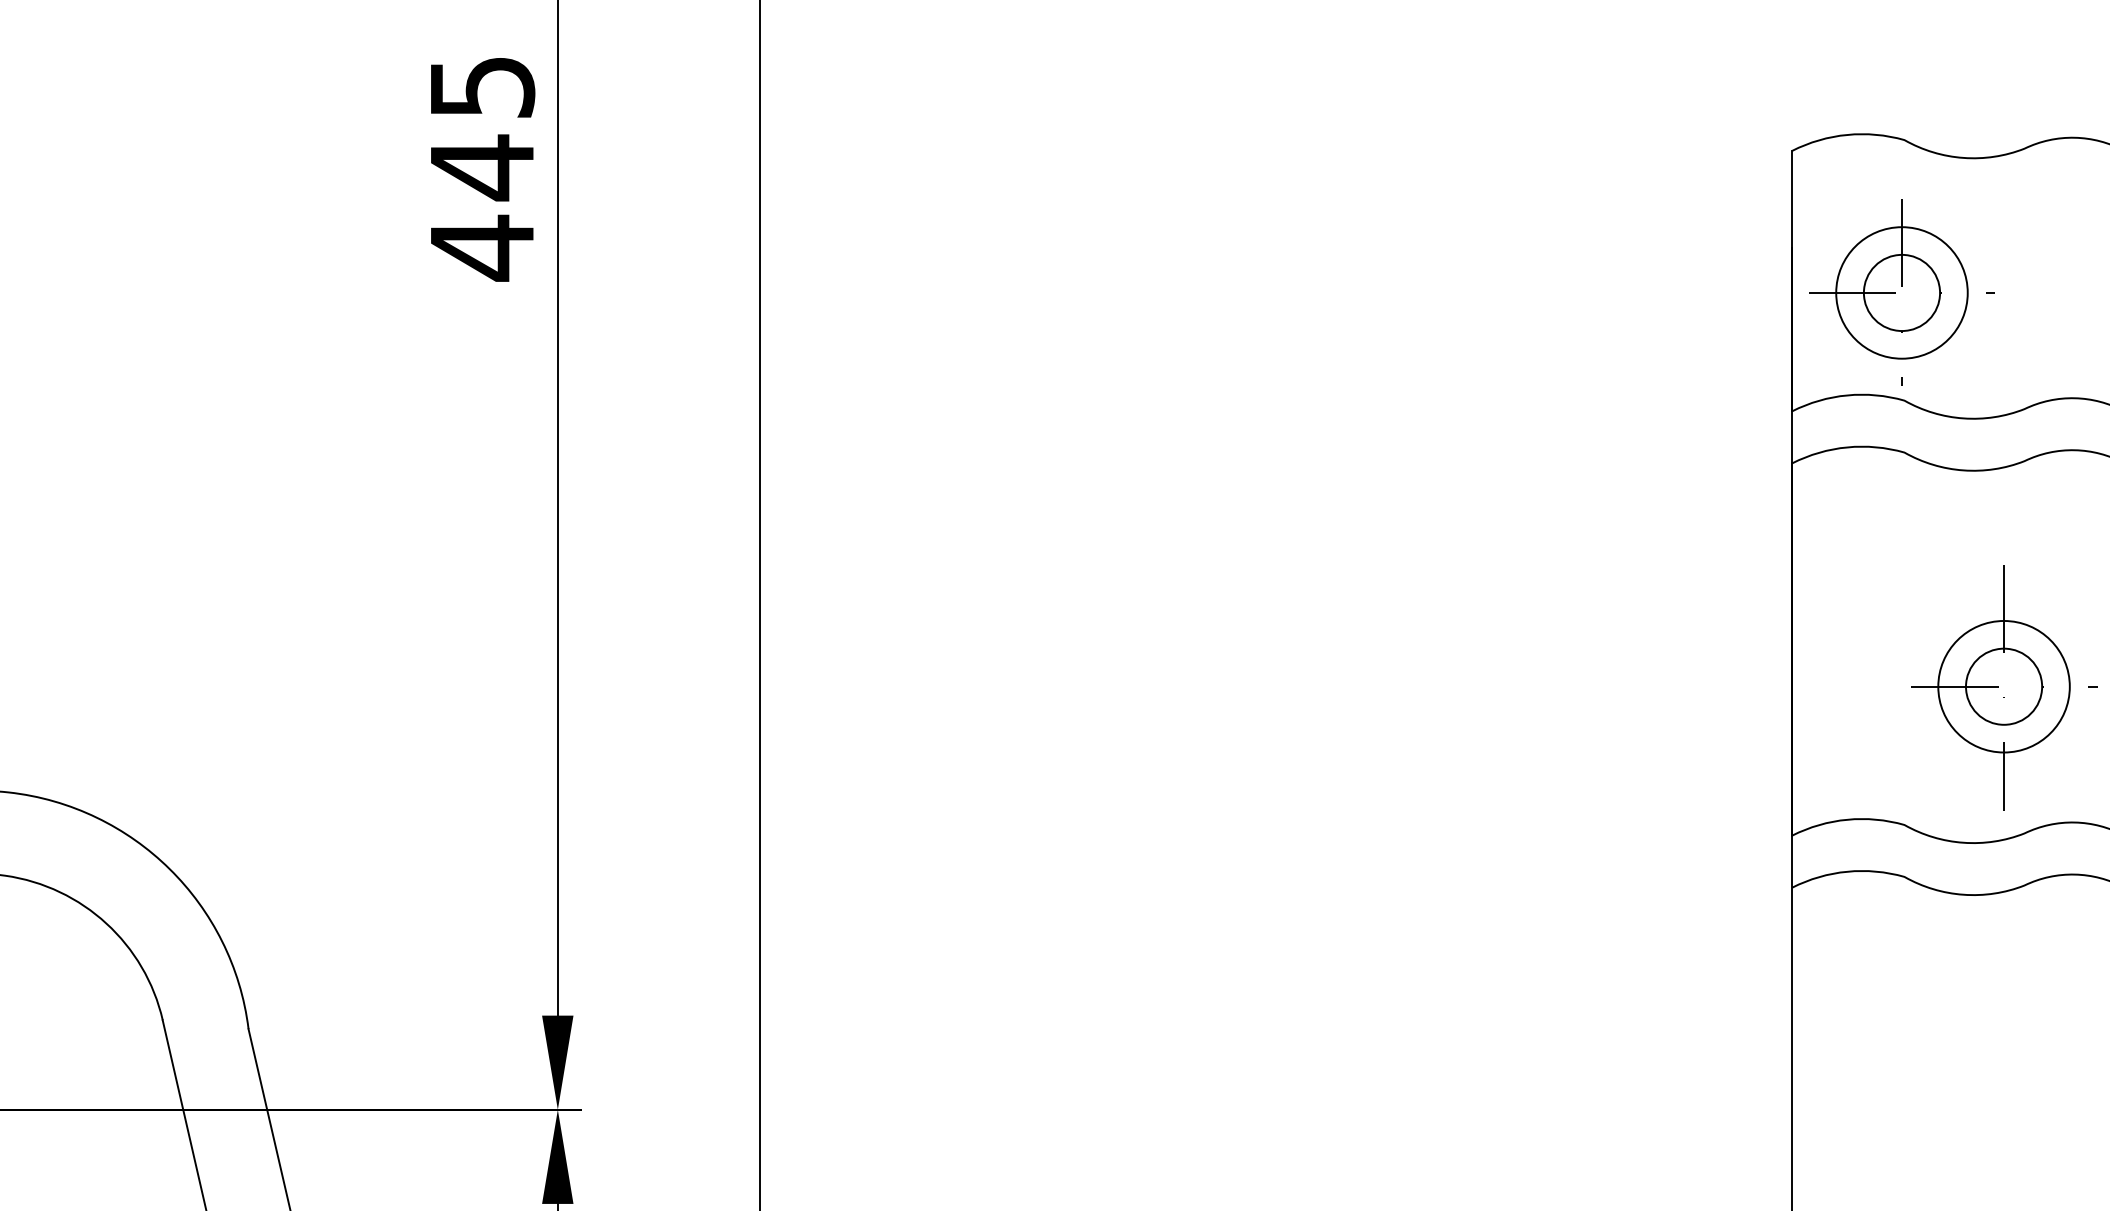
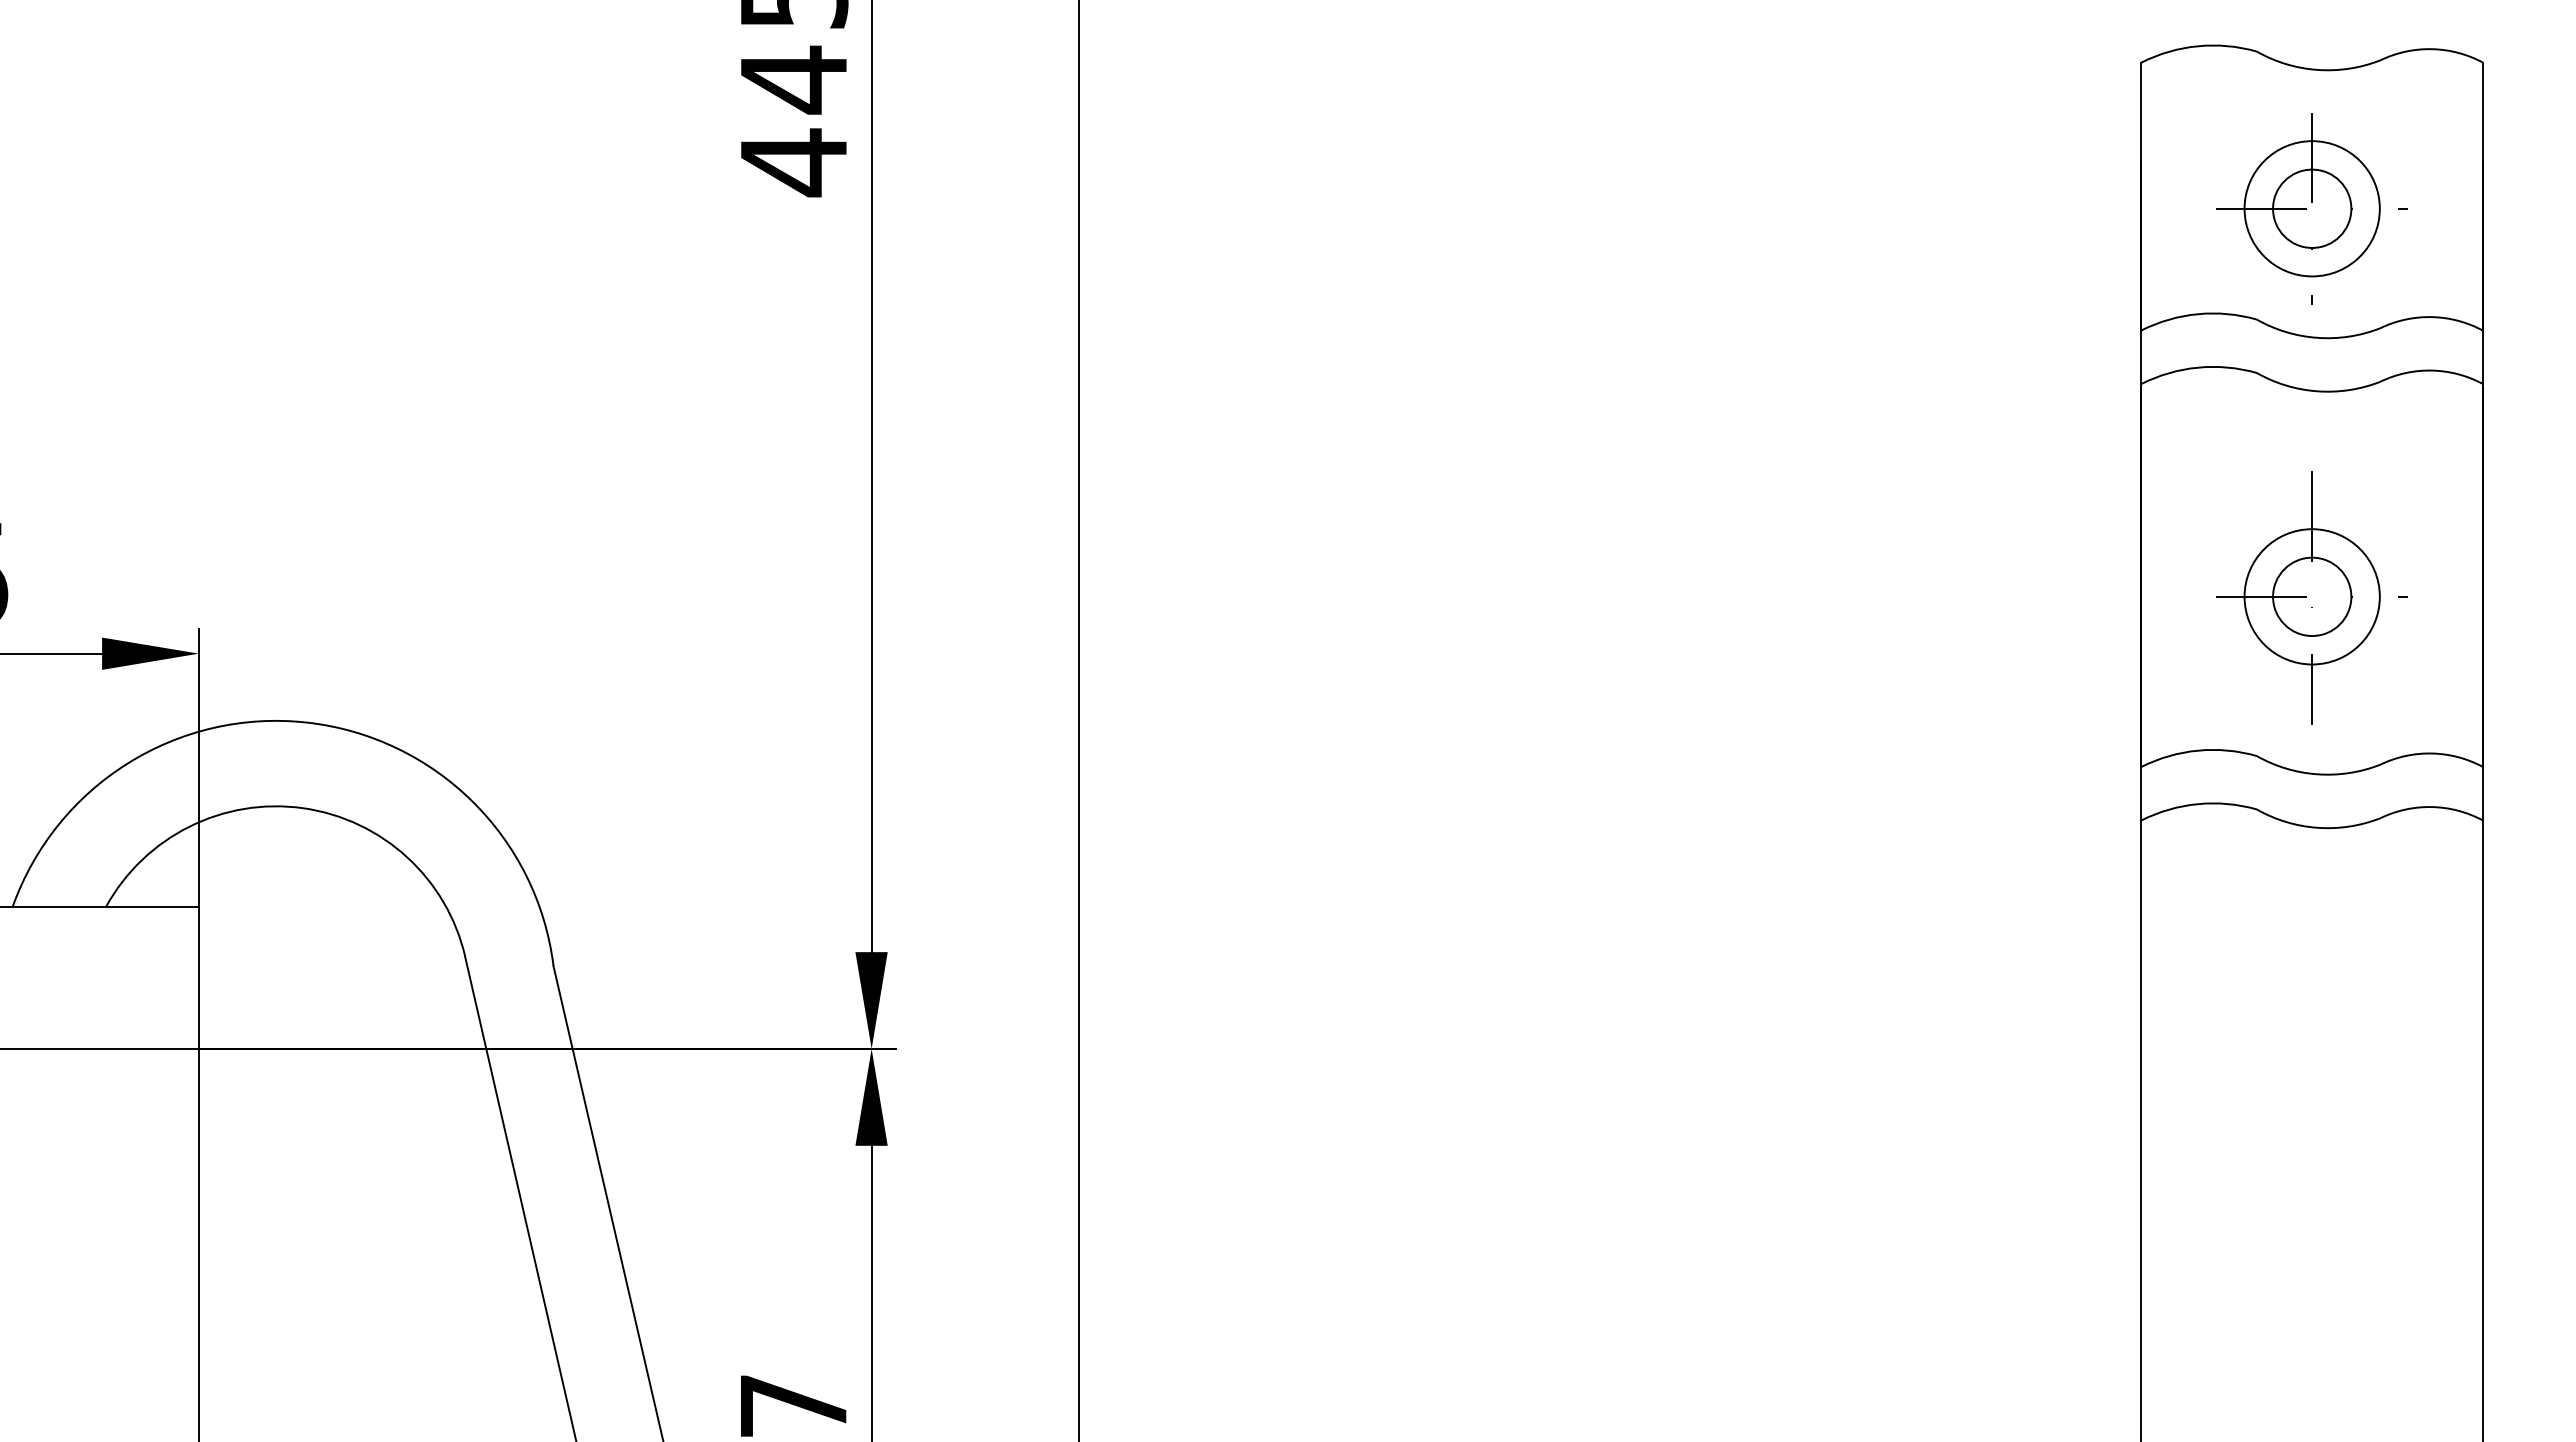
part: (1901, 292) -> (2311, 208), moved
part: (2003, 687) -> (2311, 597), moved

